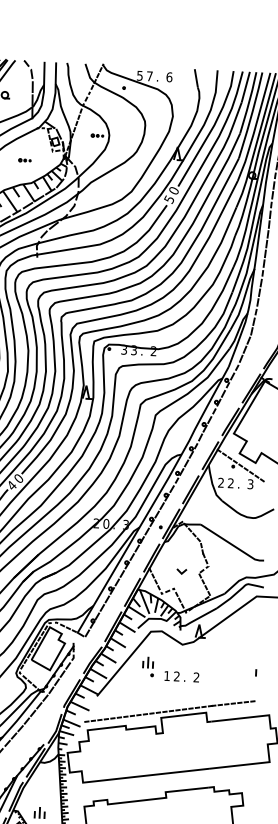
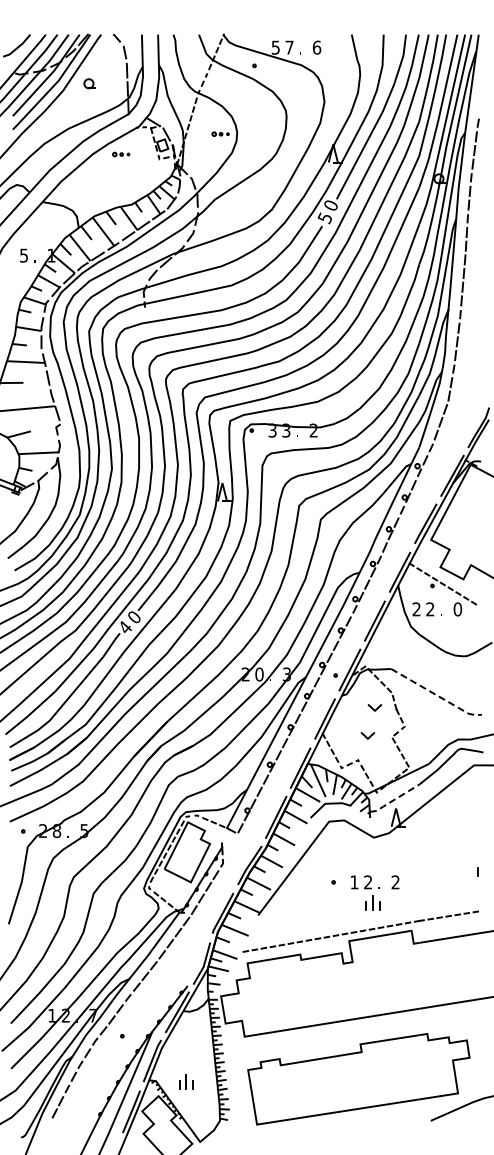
part: (25, 160) -> (121, 154), moved
text: (250, 484) -> (457, 609), 3 -> 0
line: (233, 545) -> (437, 695), solid -> dashed
line: (186, 552) -> (373, 708), added
line: (198, 618) -> (394, 799), solid -> dashed
part: (147, 662) -> (372, 902), moved

